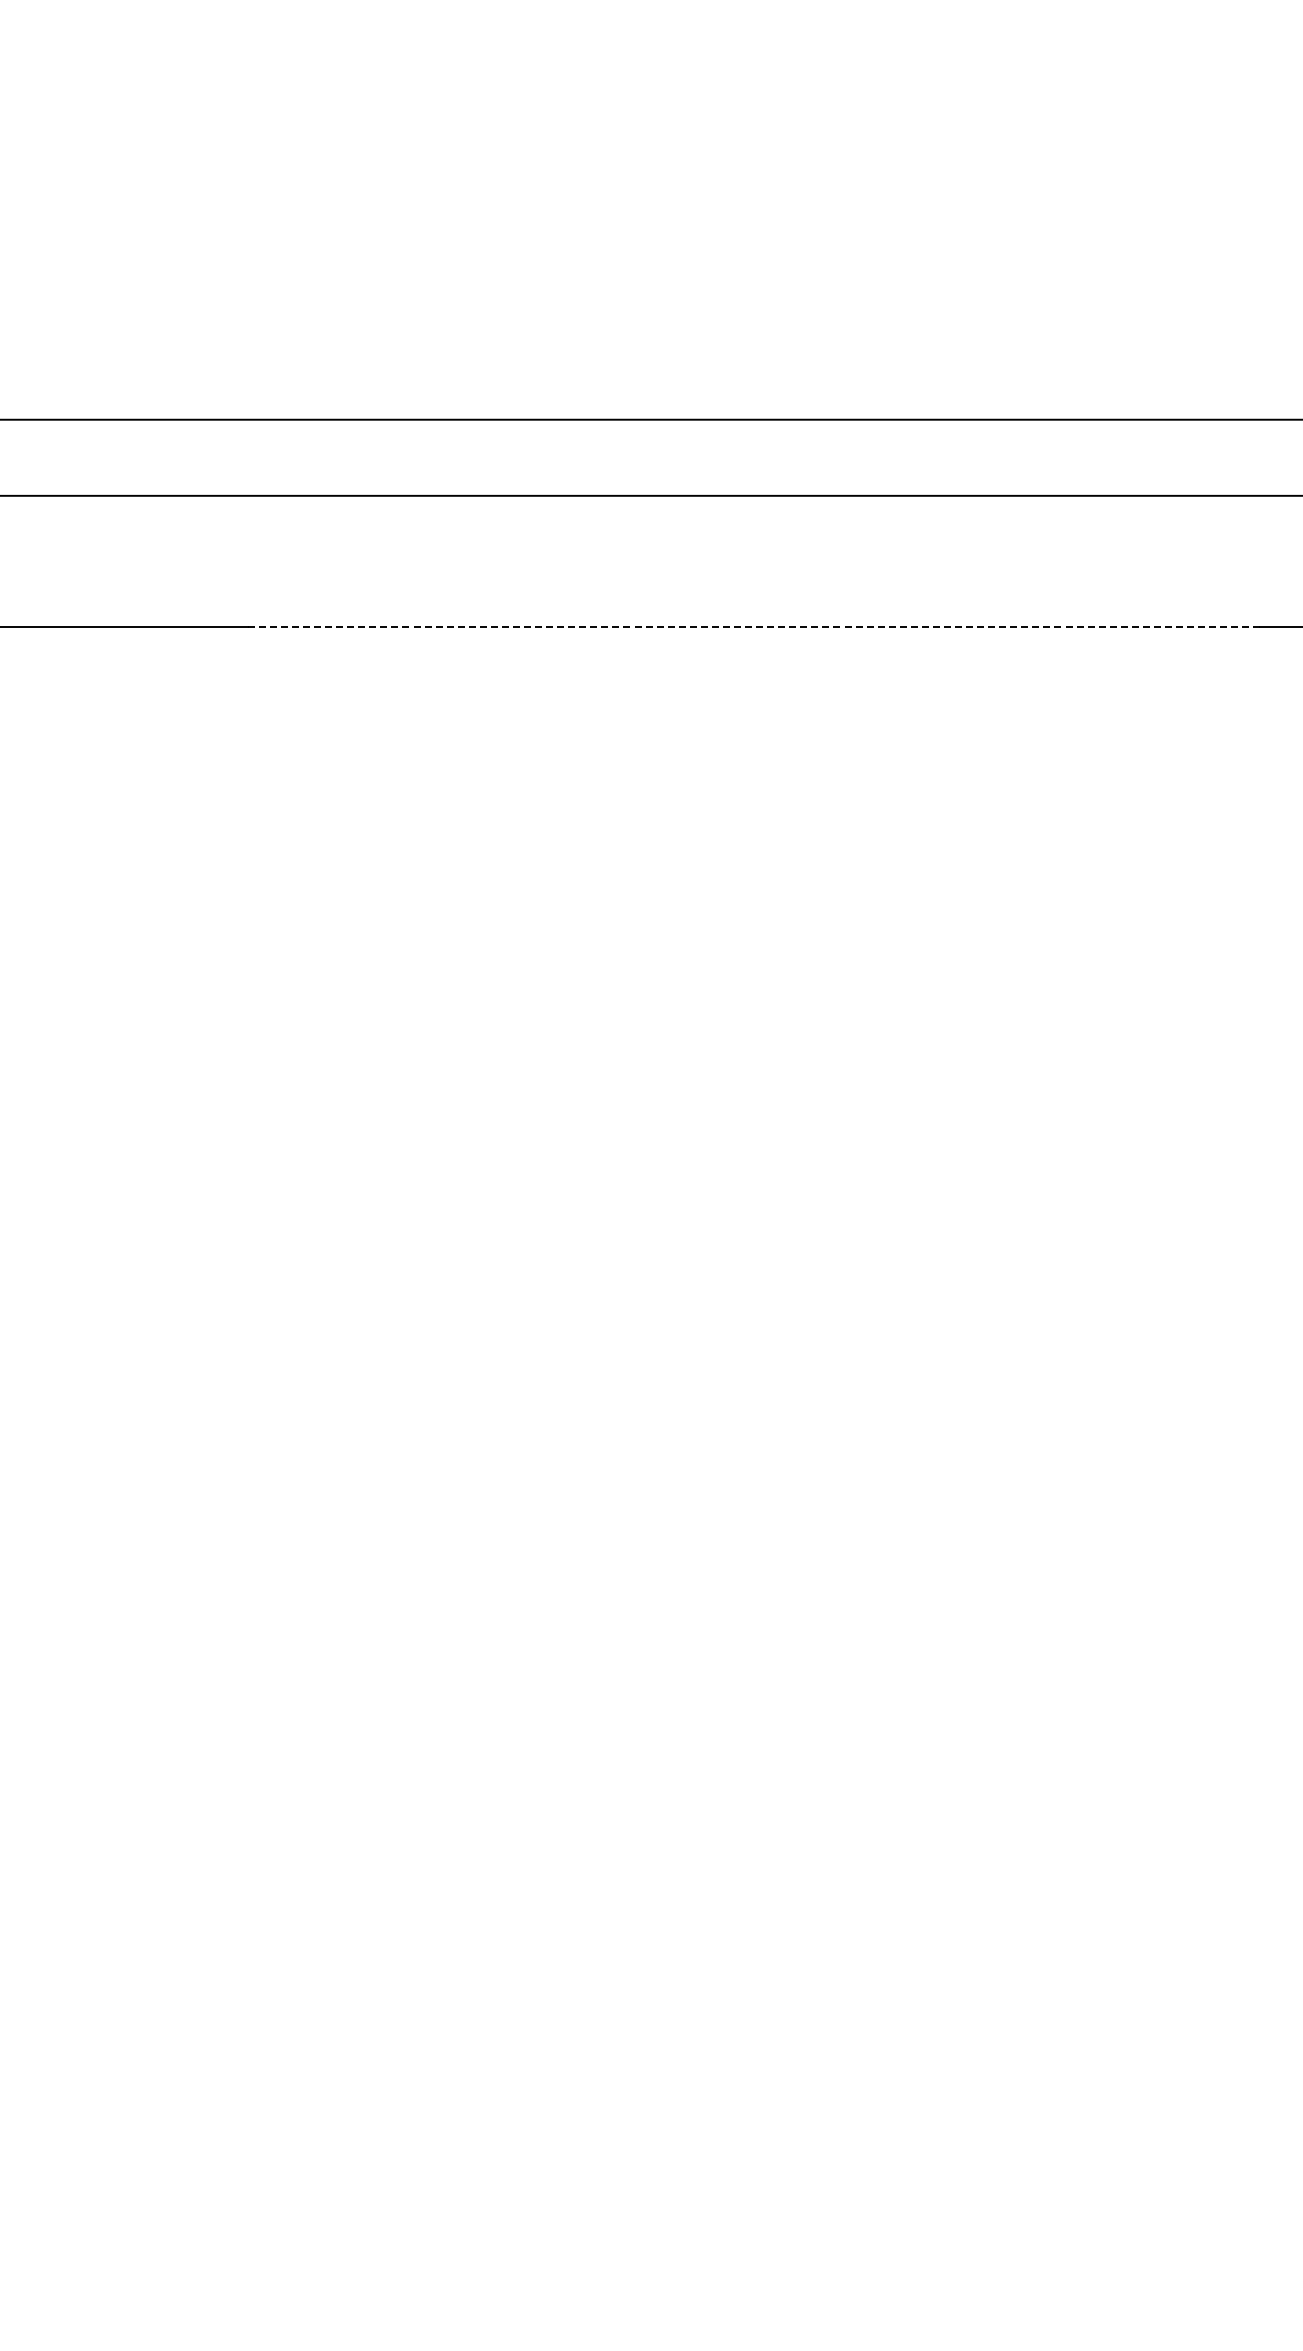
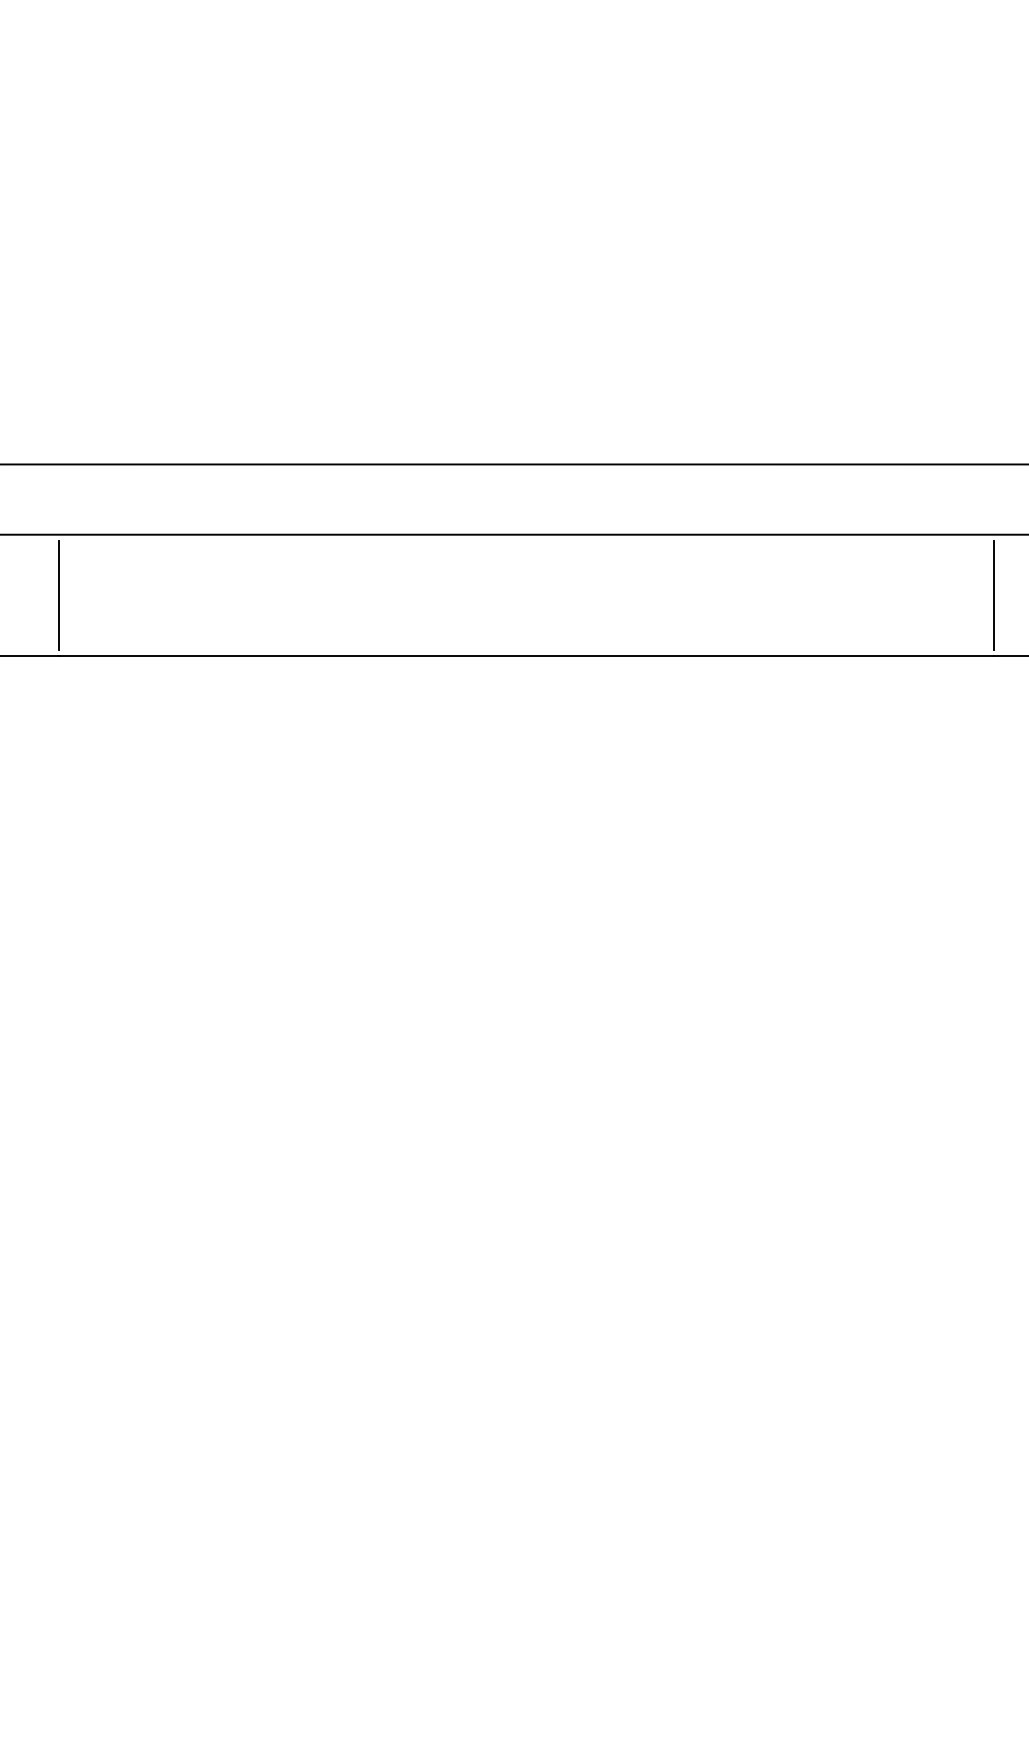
line: (247, 561) -> (58, 595), added
line: (1260, 561) -> (994, 595), added
line: (754, 627) -> (526, 656), dashed -> solid

